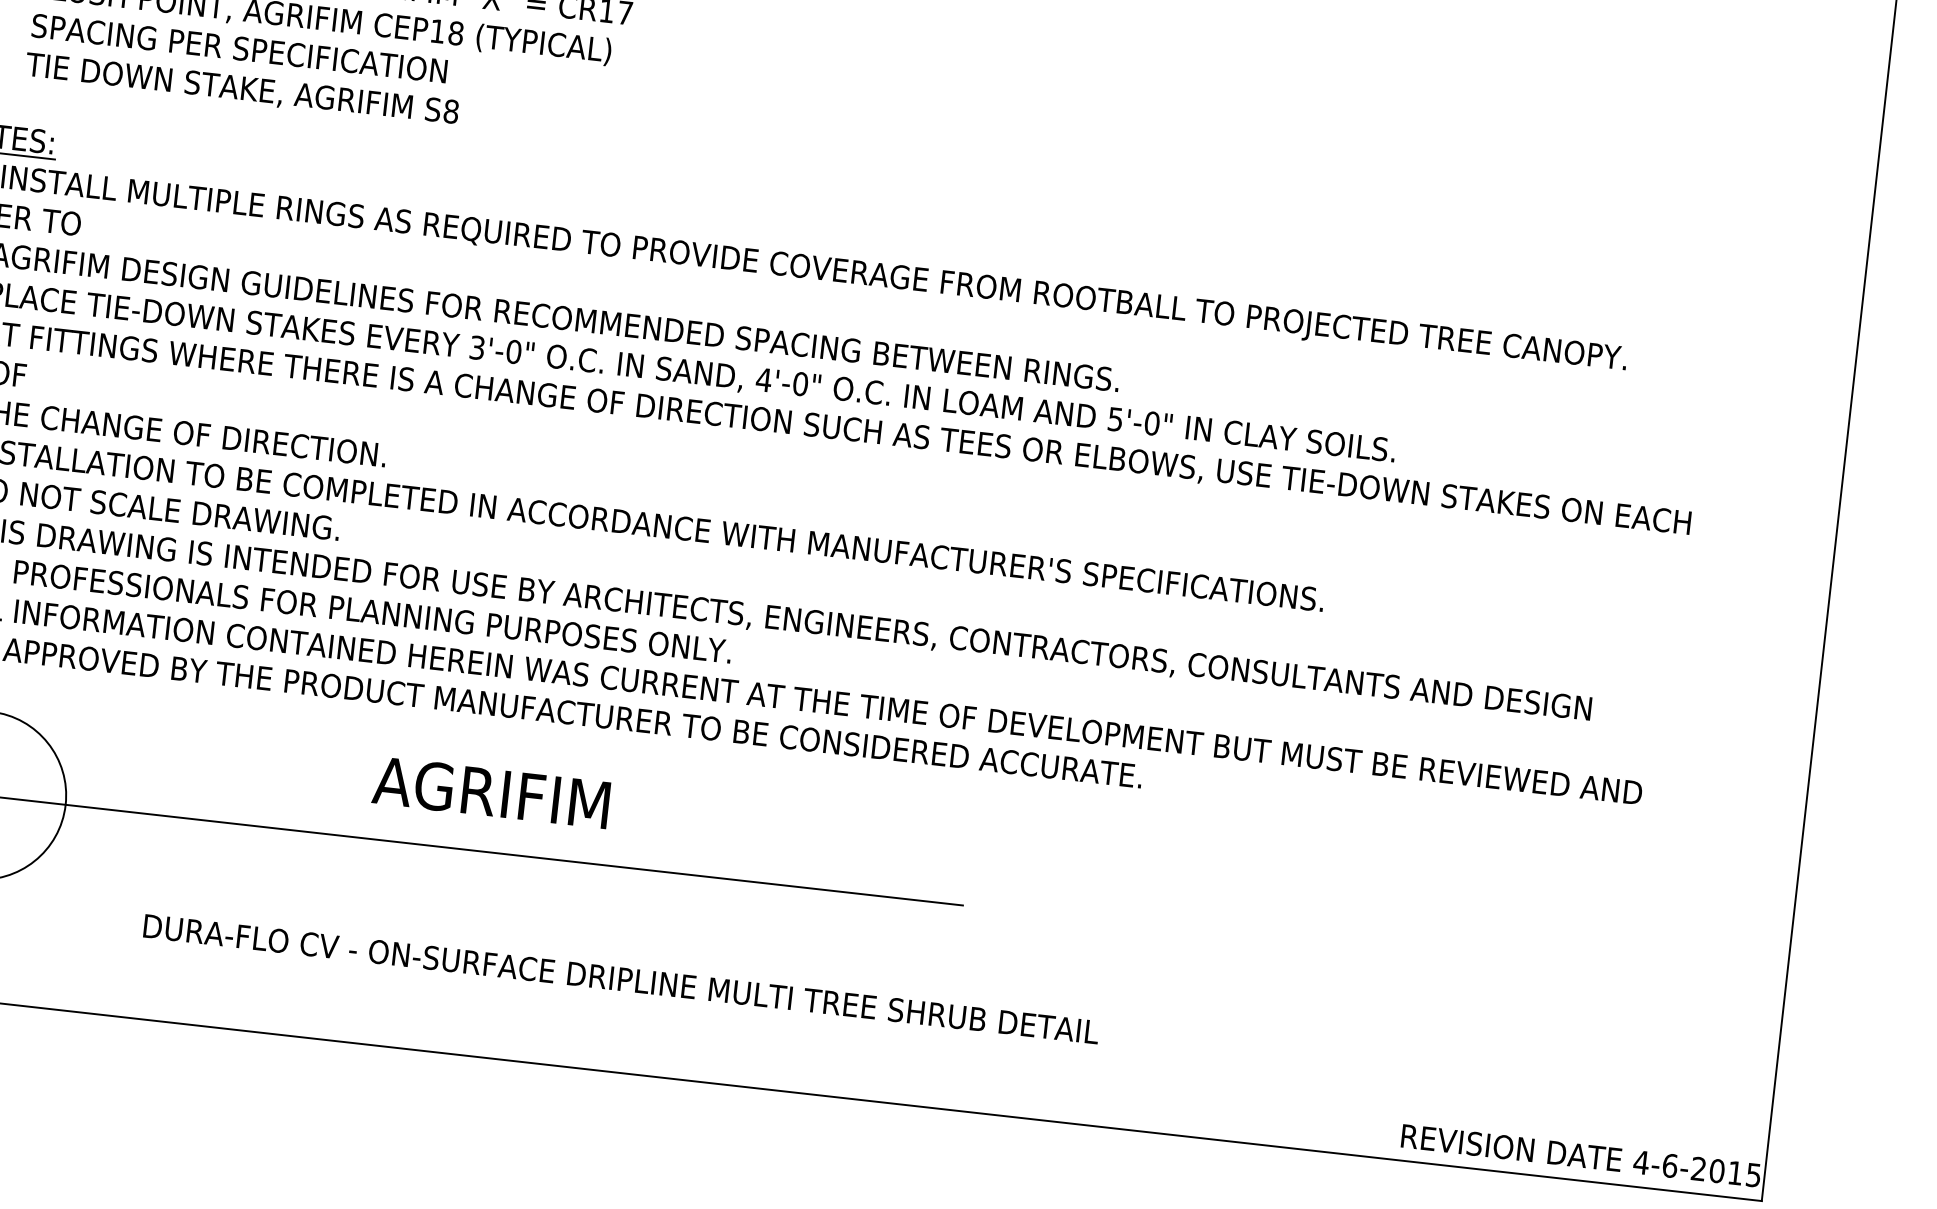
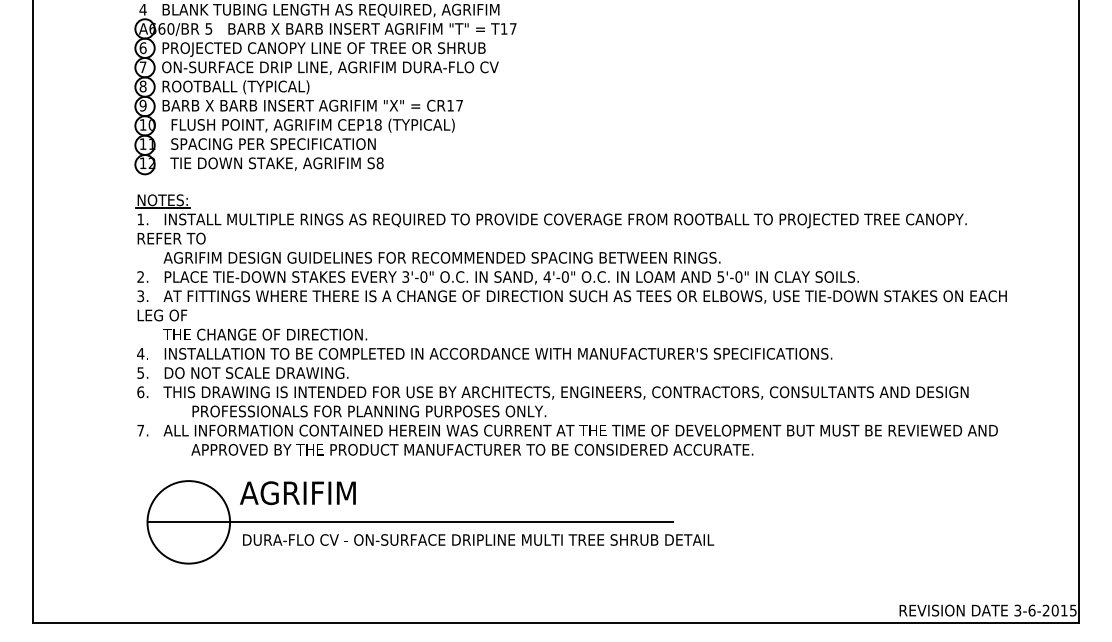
text: (490, 793) -> (297, 493), moved
text: (621, 978) -> (478, 539), moved
text: (1640, 1162) -> (1017, 610), 4-6-2015 -> 3-6-2015

